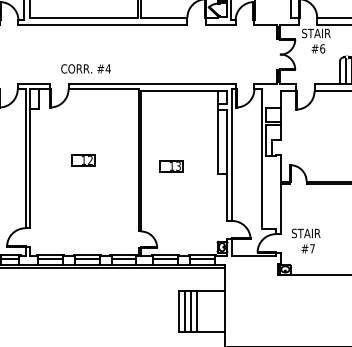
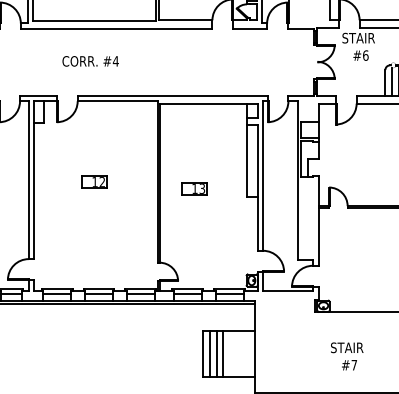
text: (85, 68) -> (90, 60), moved
text: (306, 240) -> (347, 355), moved

